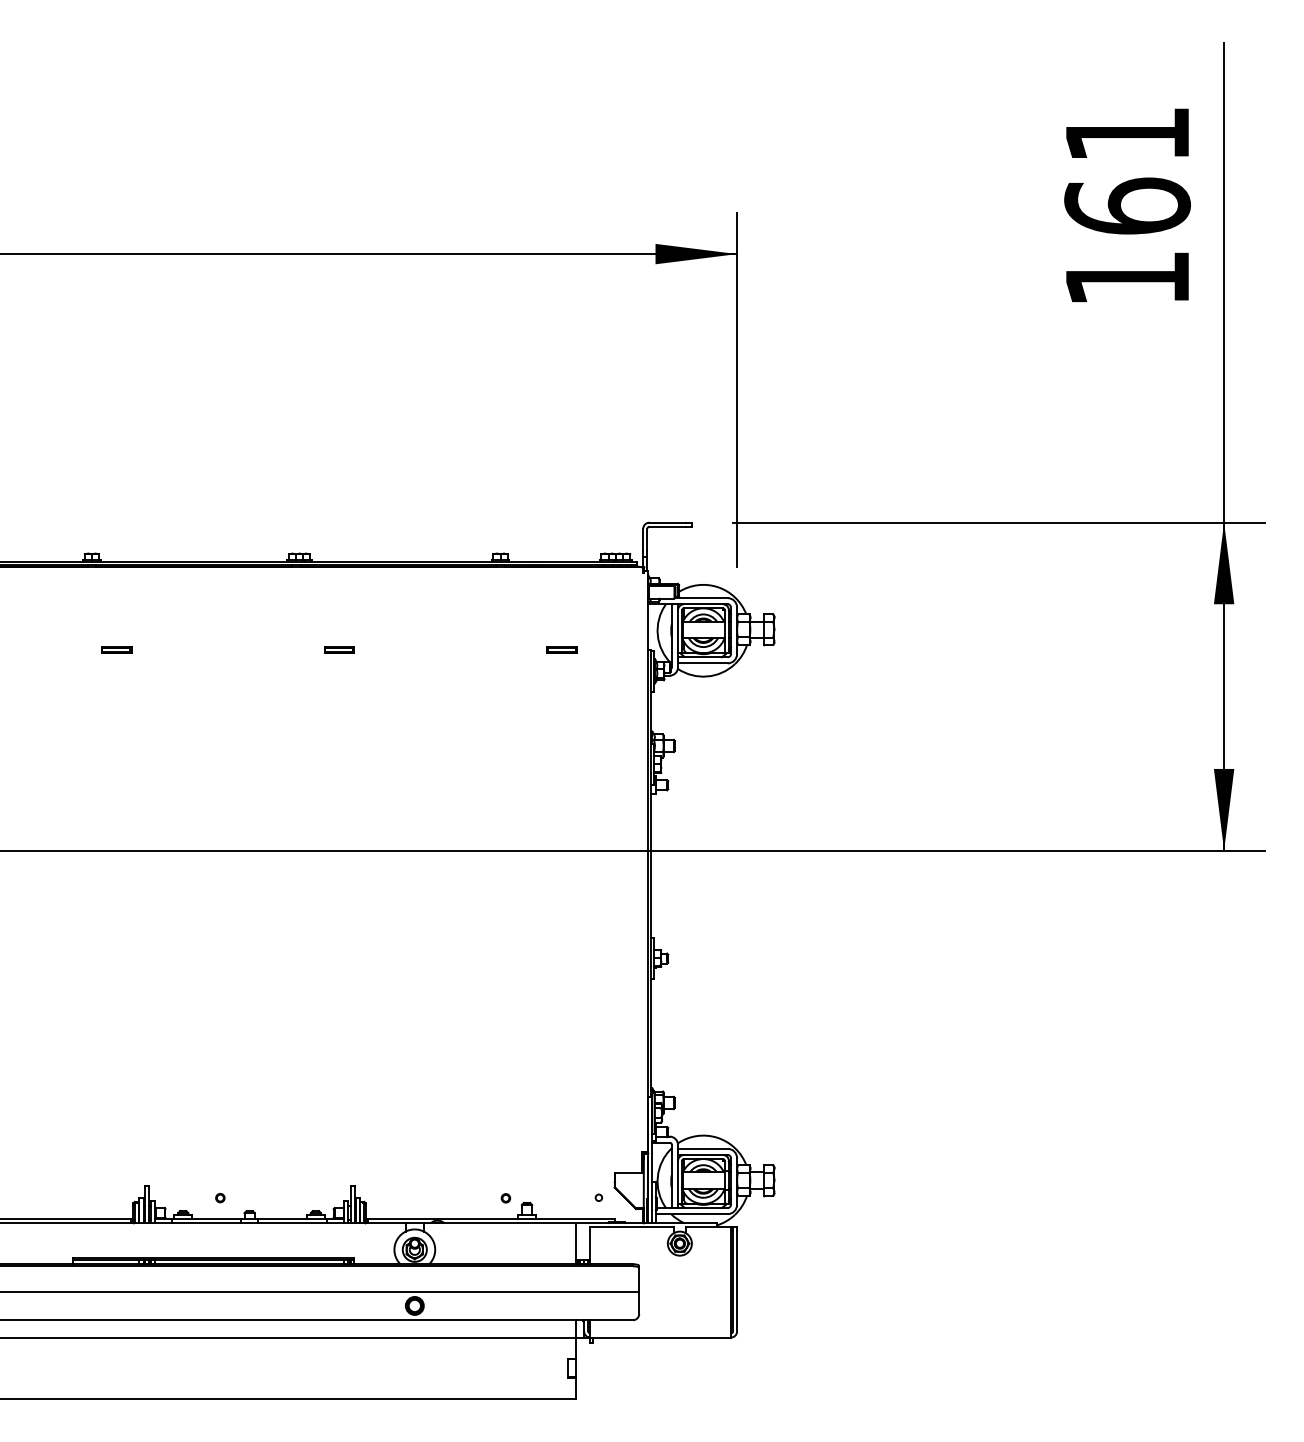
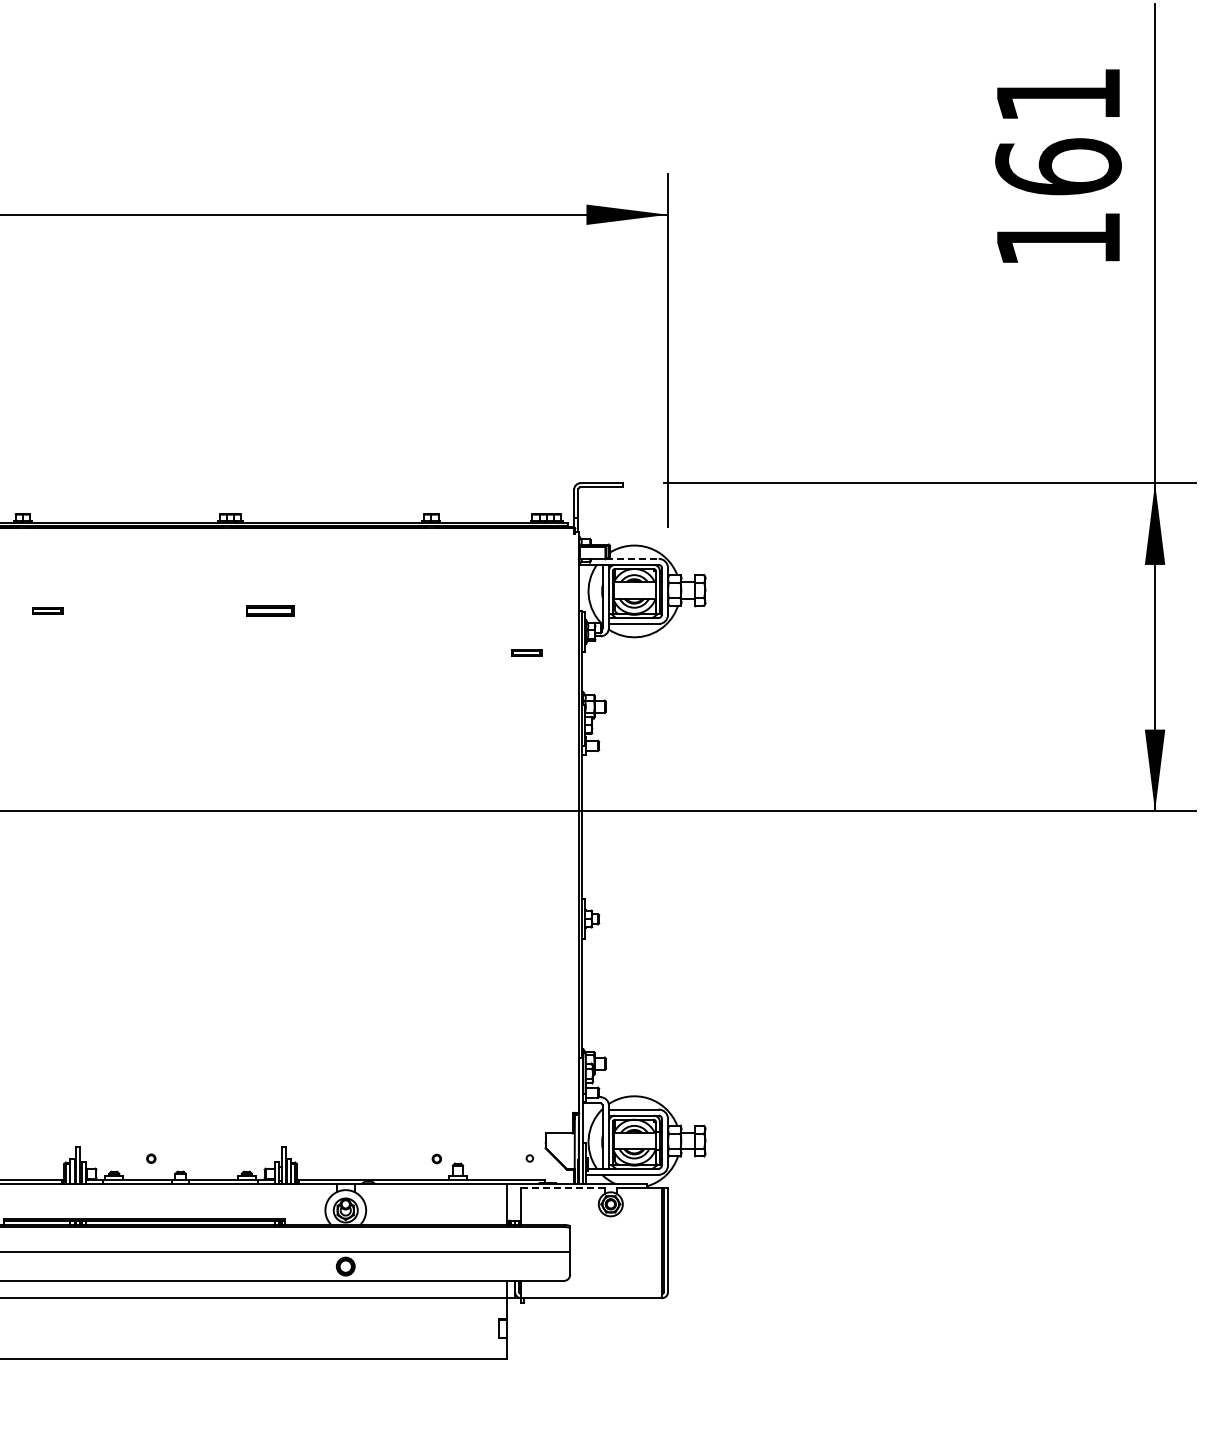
line: (701, 598) -> (632, 559), solid -> dashed
part: (339, 649) -> (270, 610), size x1.6
part: (561, 649) -> (526, 652), moved
line: (632, 1227) -> (563, 1188), solid -> dashed

